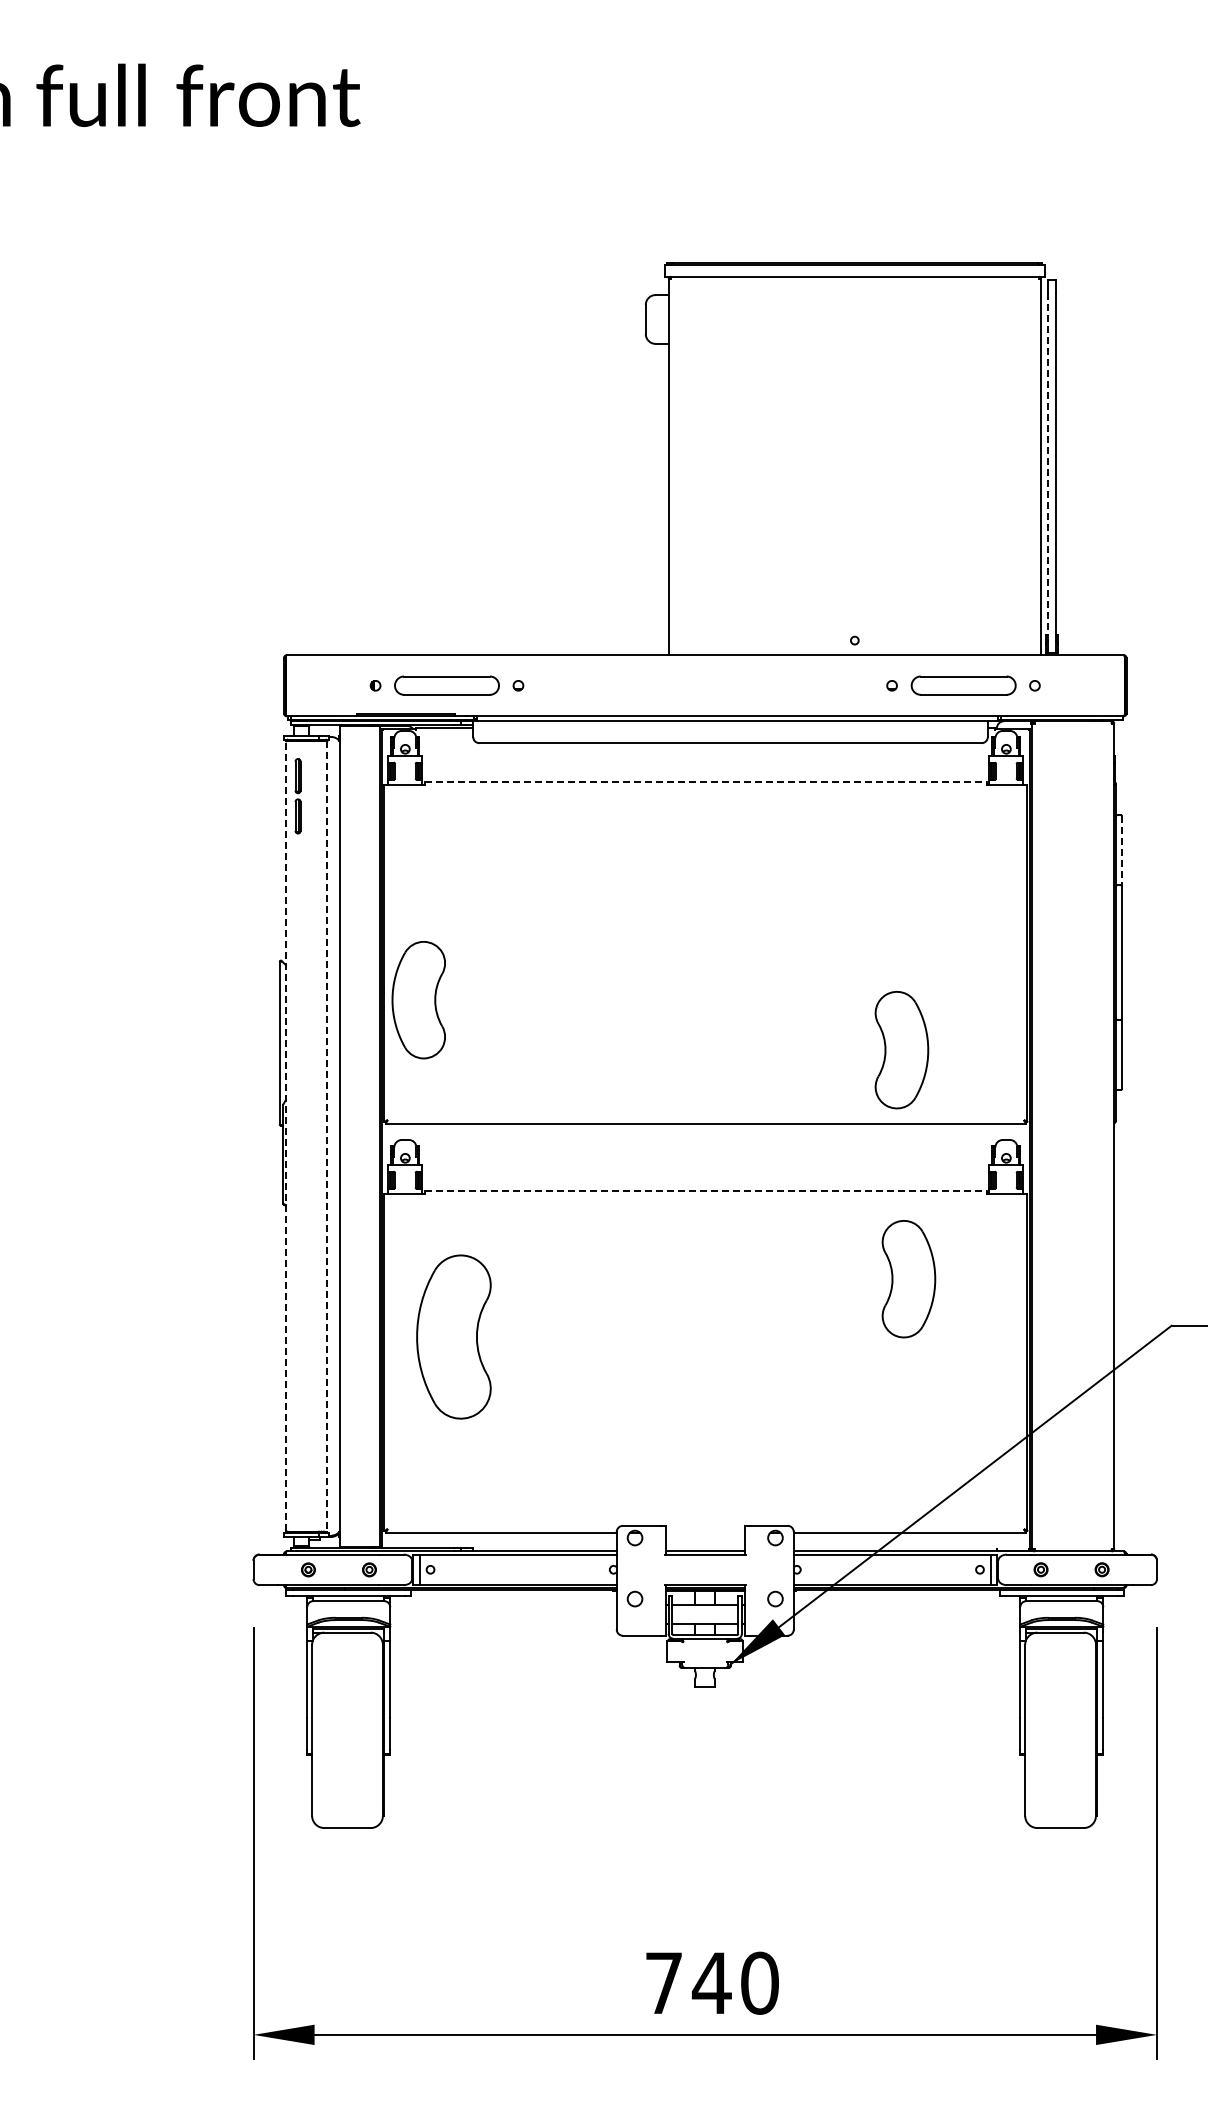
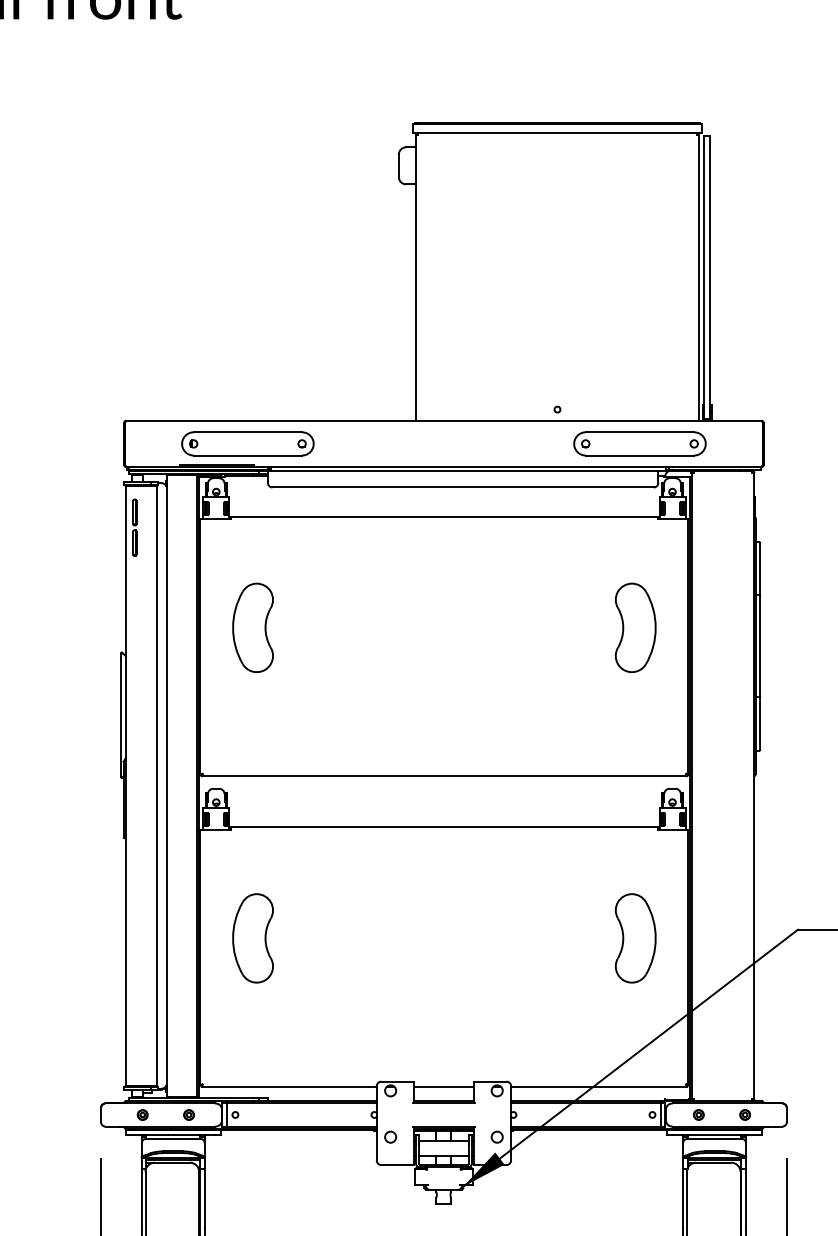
line: (1048, 466) -> (704, 277), dashed -> solid
part: (446, 685) -> (247, 443), size x1.67
part: (963, 685) -> (639, 443), size x1.67
line: (705, 781) -> (444, 516), dashed -> solid
line: (1122, 852) -> (760, 570), dashed -> solid
part: (418, 1000) -> (252, 628), moved
part: (901, 1050) -> (635, 628), moved
line: (285, 1135) -> (125, 785), dashed -> solid
line: (326, 1136) -> (156, 786), dashed -> solid
line: (705, 1190) -> (444, 827), dashed -> solid
part: (908, 1279) -> (635, 938), moved
part: (453, 1337) -> (252, 938), size x0.71
line: (704, 1532) -> (443, 1086), added

